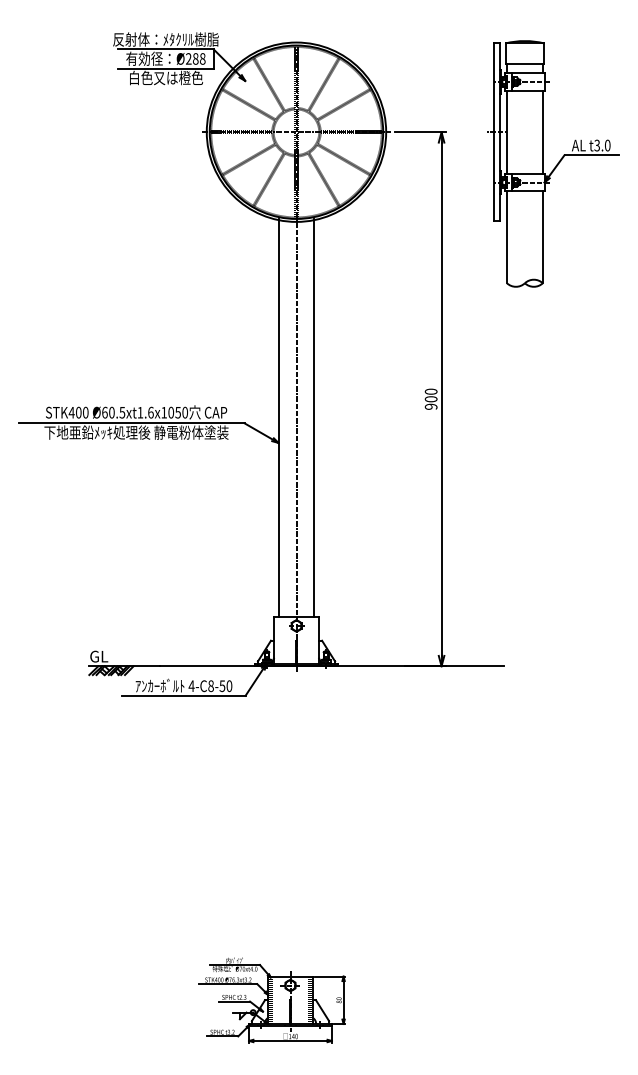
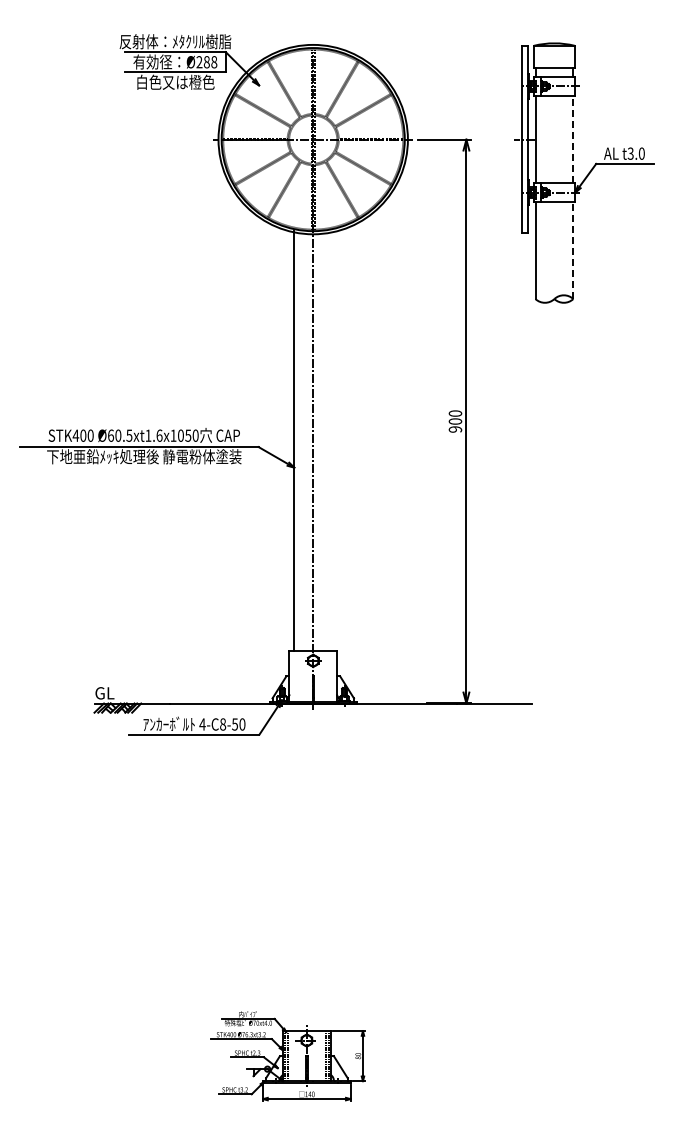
line: (542, 132) -> (573, 139), solid -> dashed
line: (542, 237) -> (573, 250), solid -> dashed
line: (314, 418) -> (332, 441), removed

